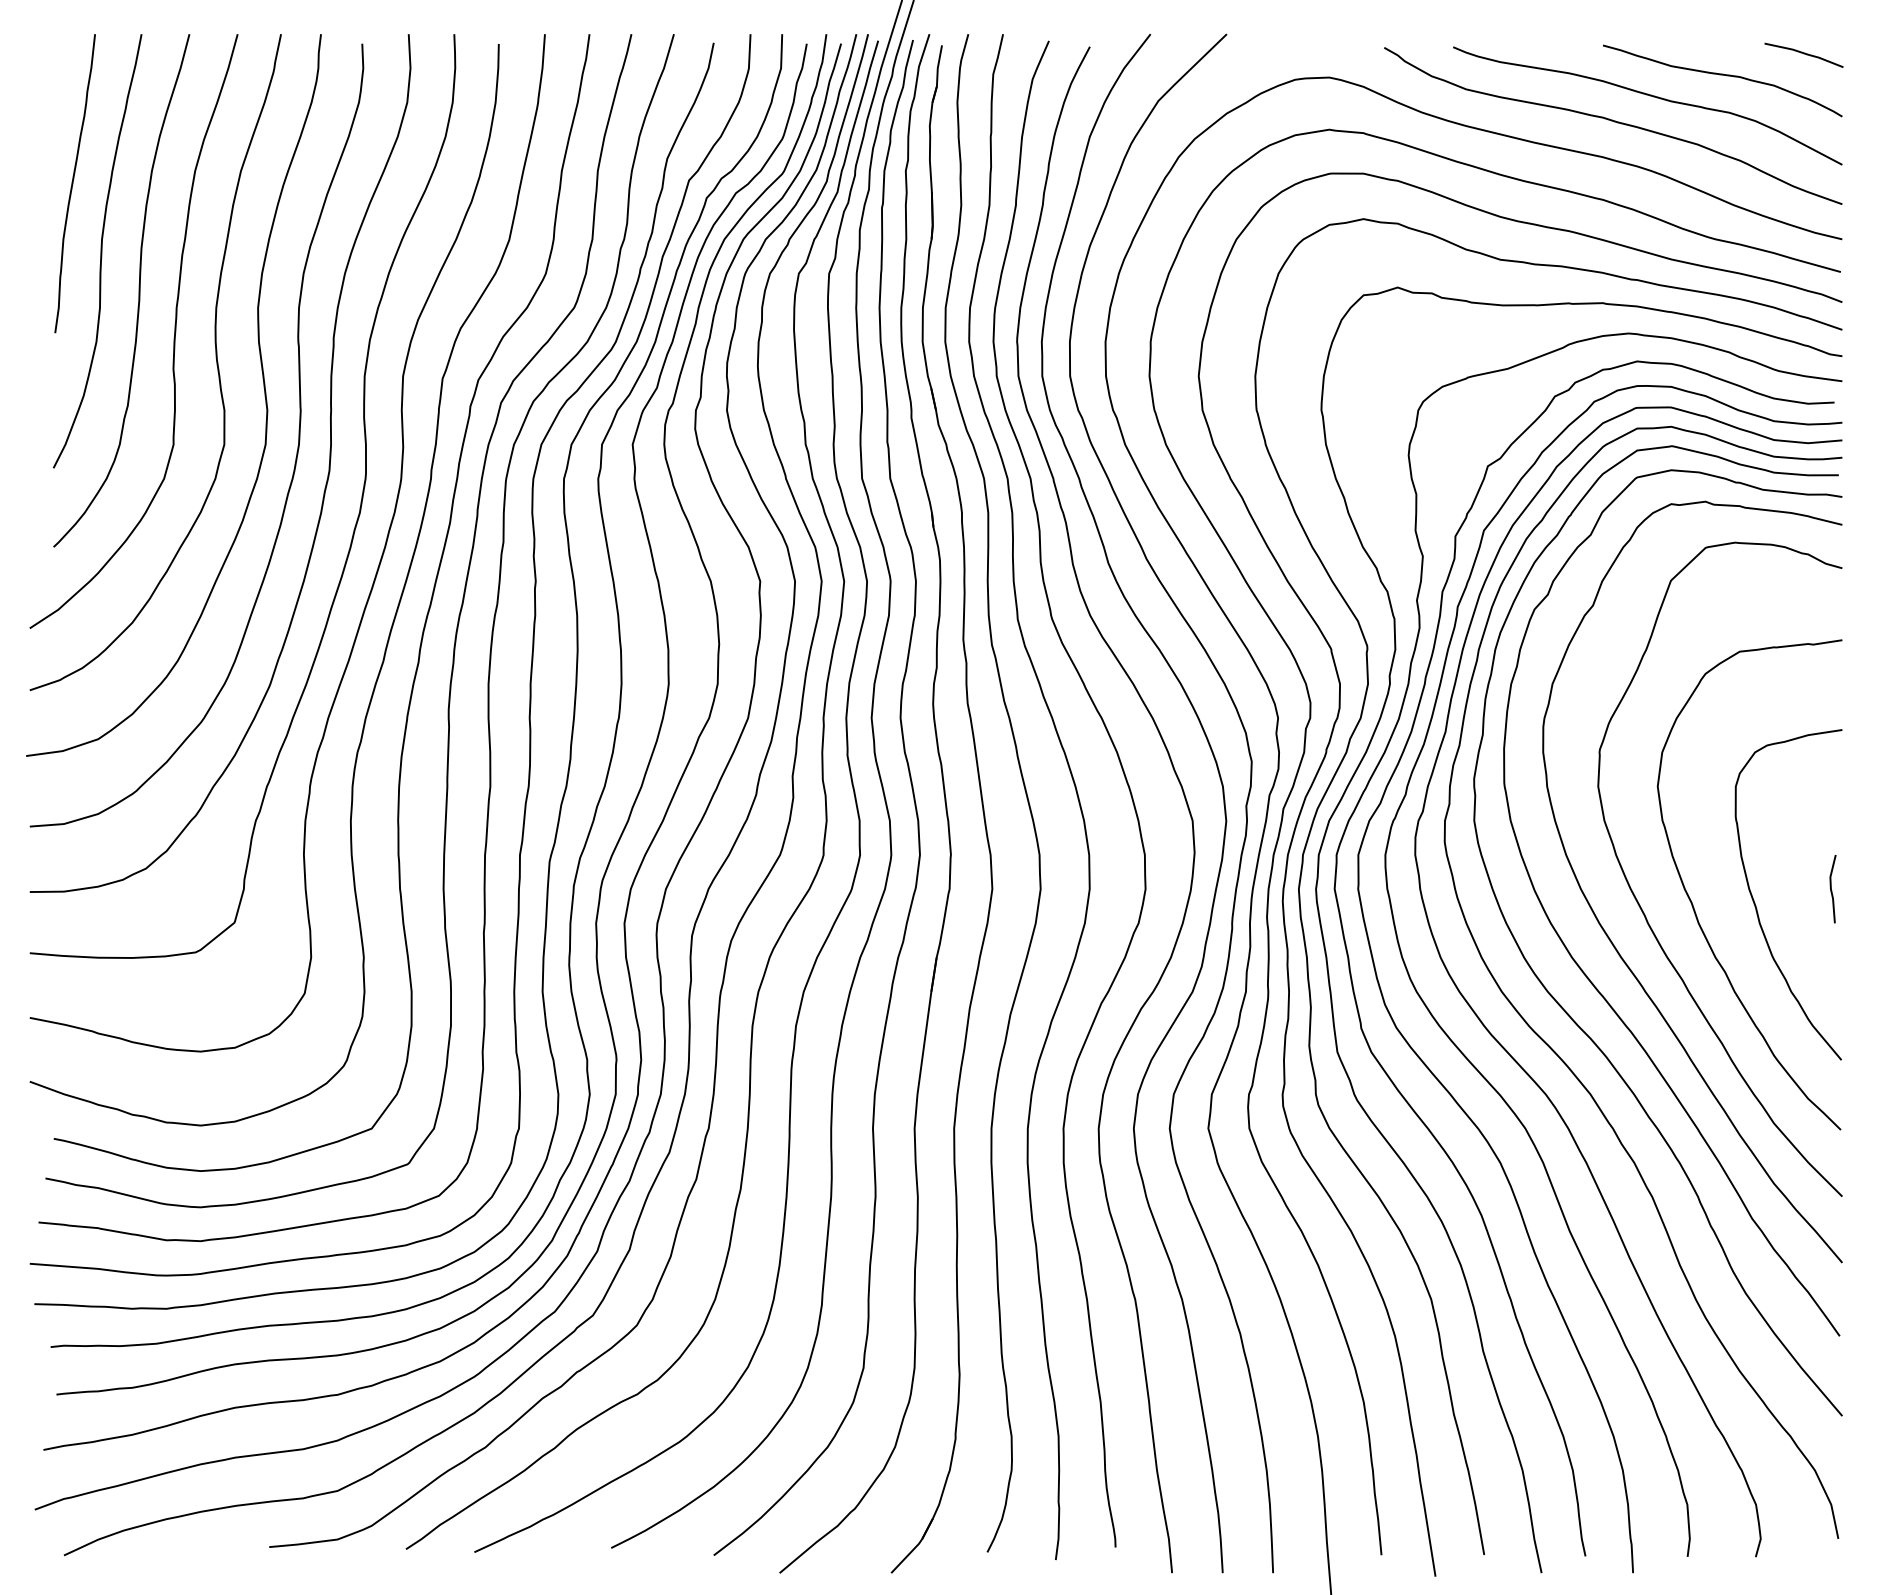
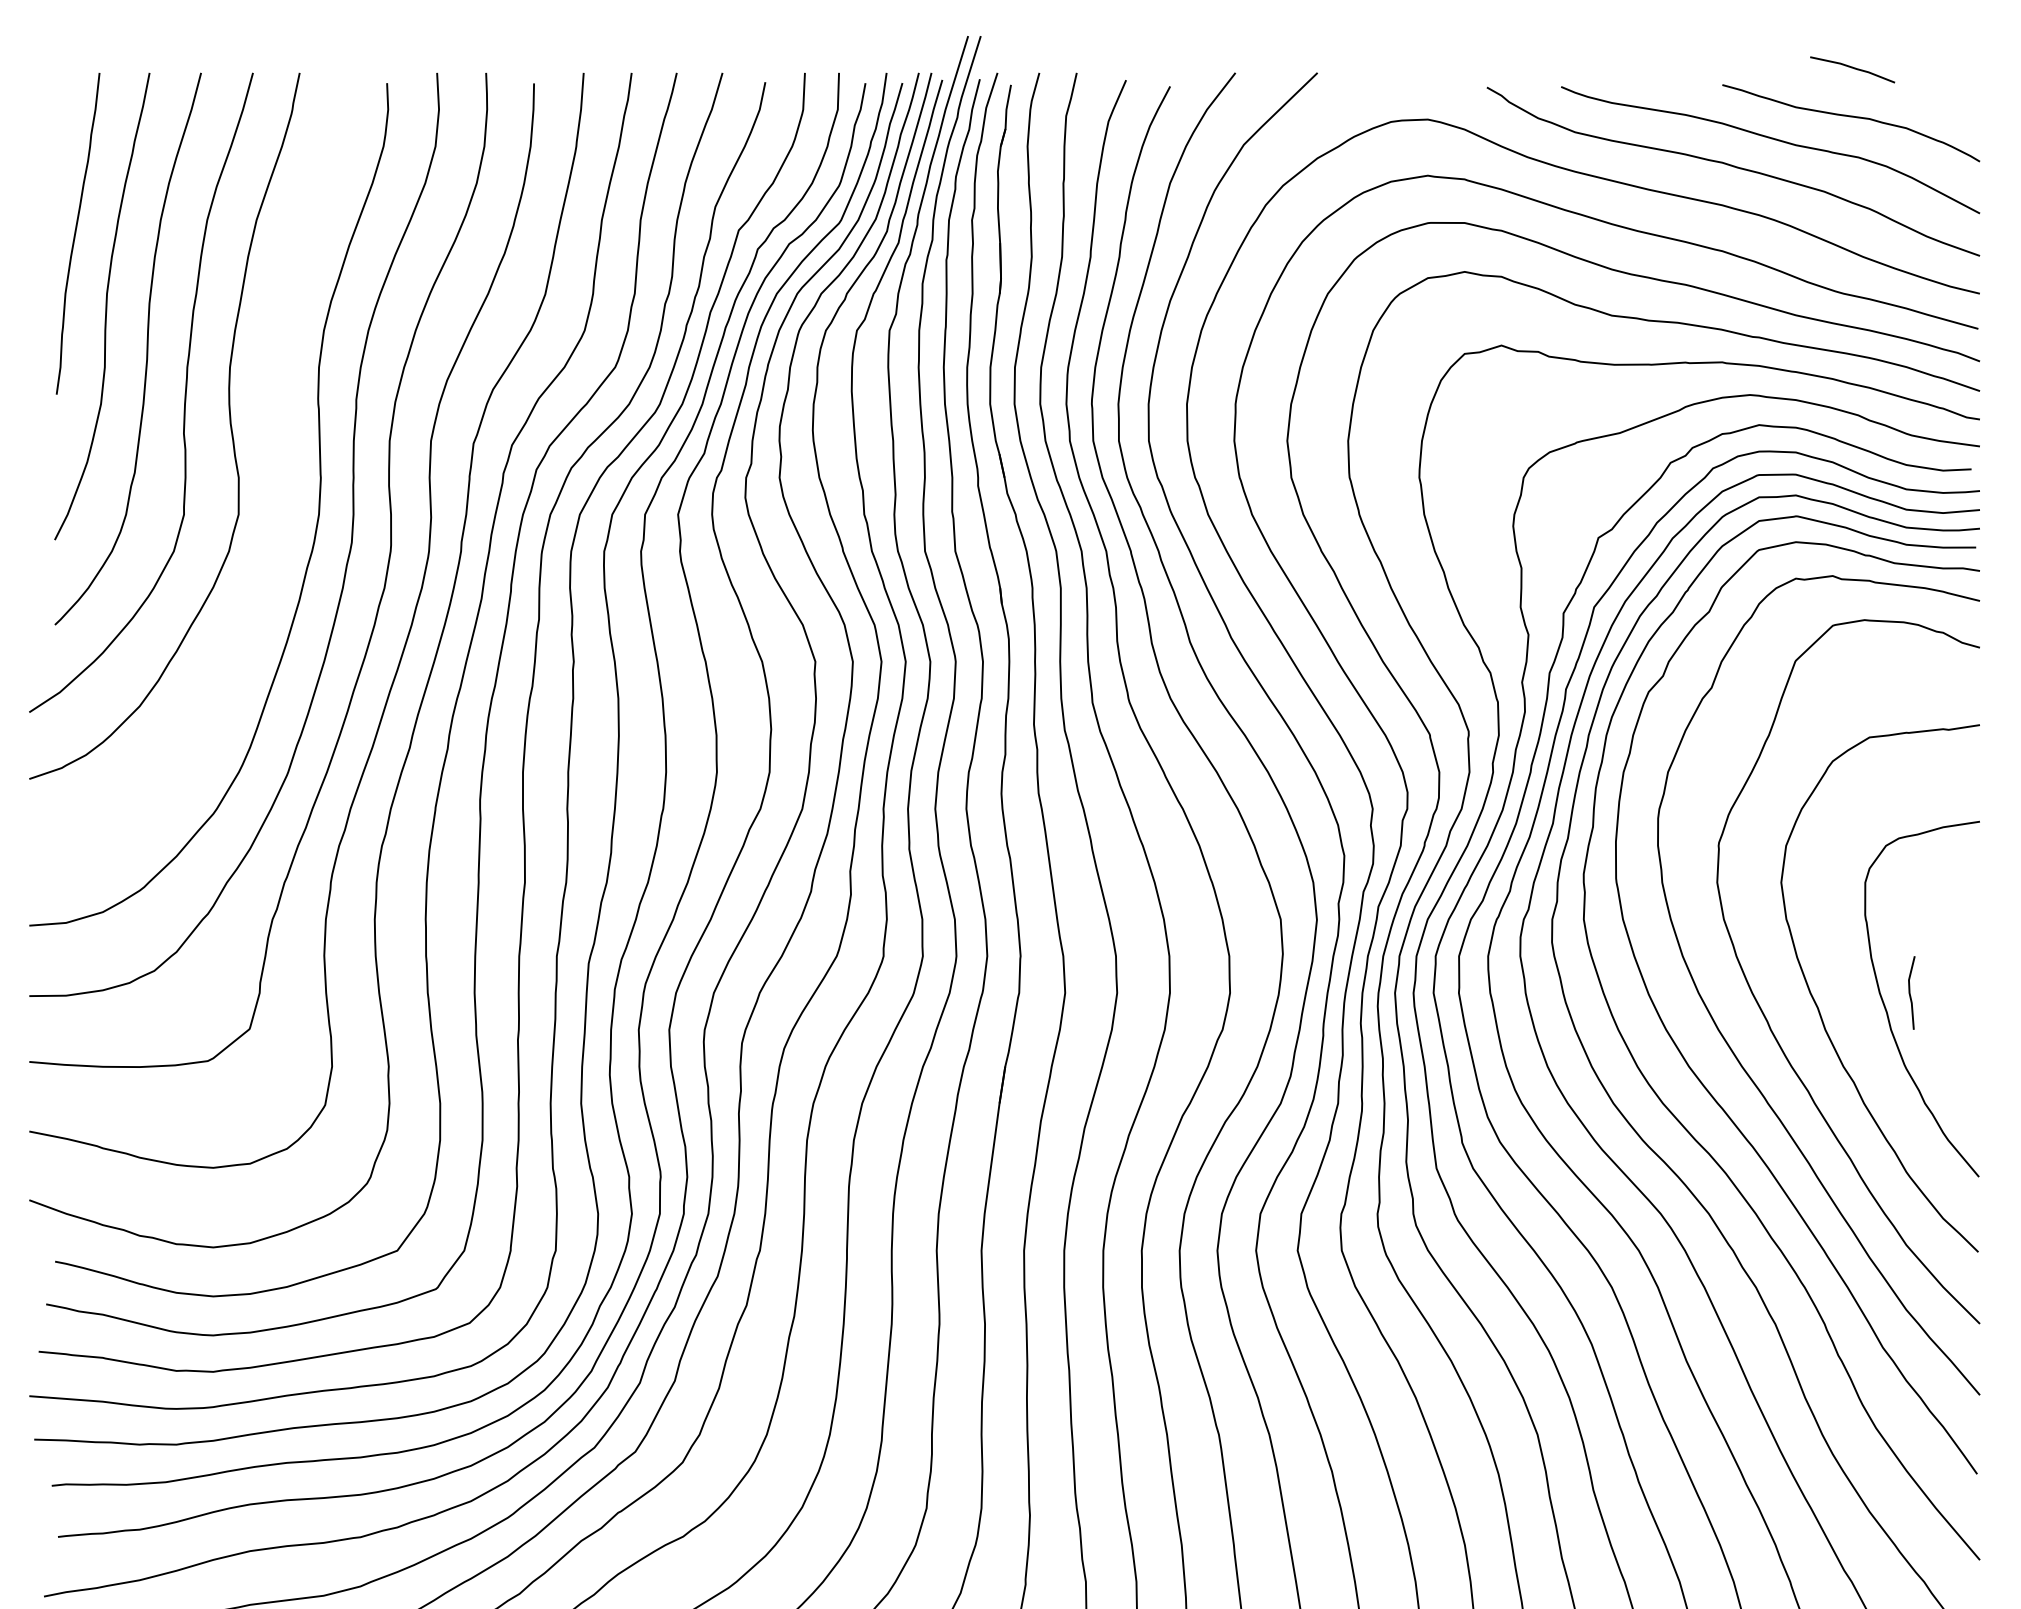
line: (1803, 54) -> (1852, 68), moved
curve: (263, 388) -> (280, 454), removed
line: (1831, 889) -> (1910, 993), moved

